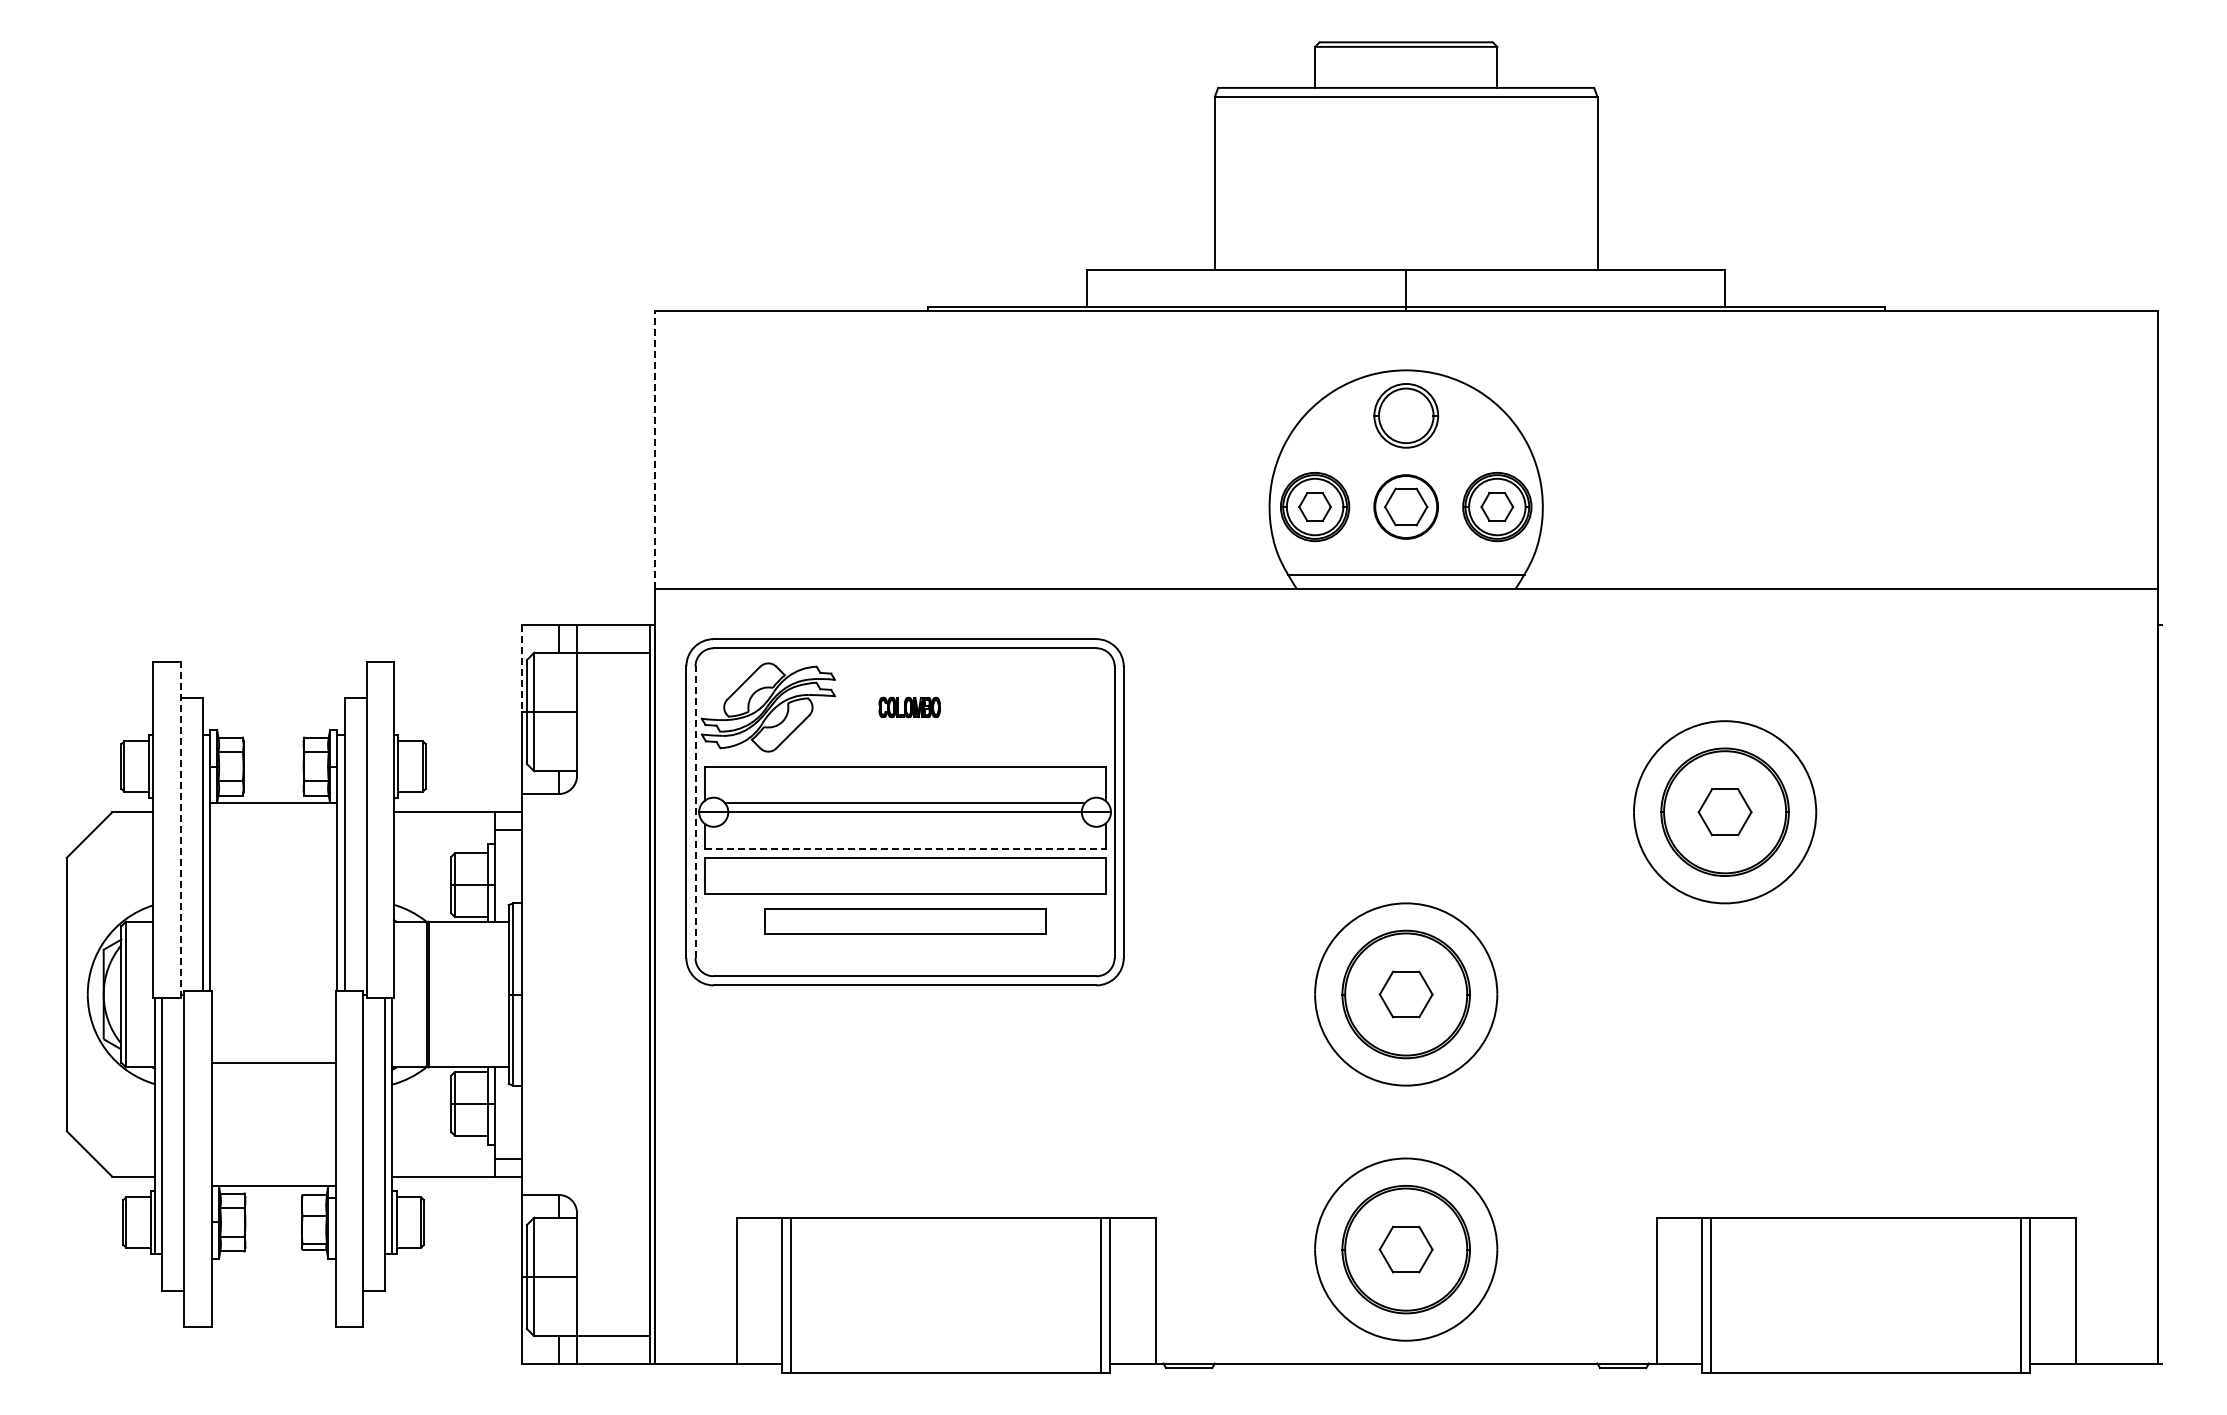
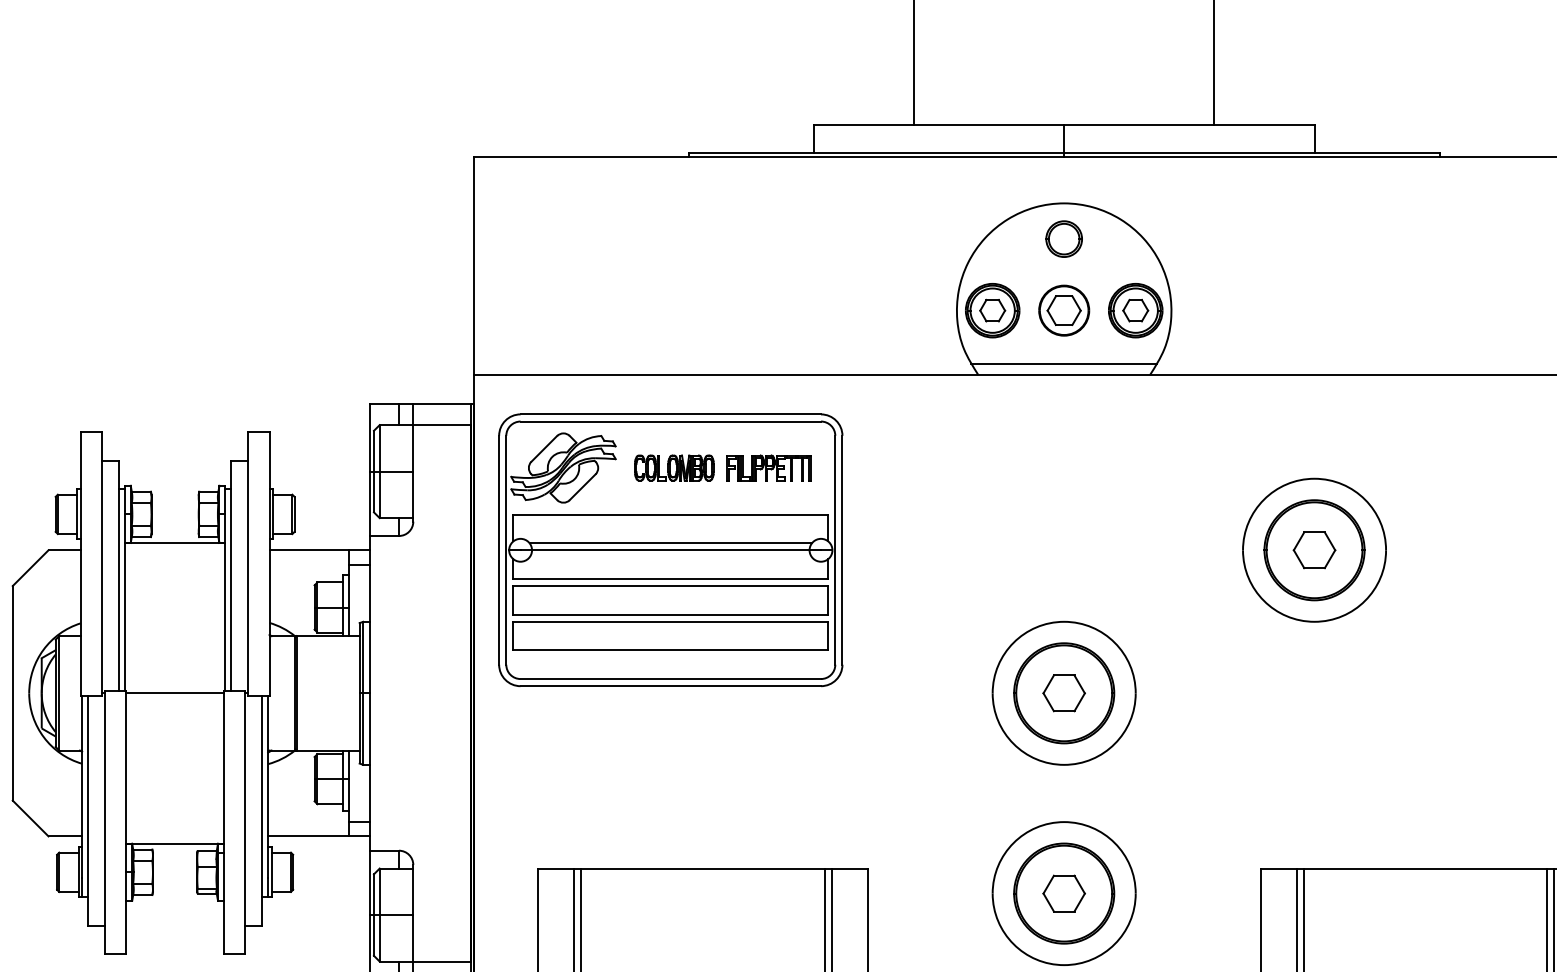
part: (1405, 415) -> (1063, 238), size x0.71
line: (654, 450) -> (474, 266), dashed -> solid
line: (522, 669) -> (370, 438), dashed -> solid
part: (1029, 706) -> (768, 467), added
part: (909, 707) -> (674, 468), size x1.67
line: (695, 812) -> (506, 550), dashed -> solid
line: (180, 829) -> (102, 563), dashed -> solid
line: (905, 848) -> (671, 578), dashed -> solid
part: (905, 921) -> (671, 636), size x1.43
line: (273, 1062) -> (175, 693), moved

